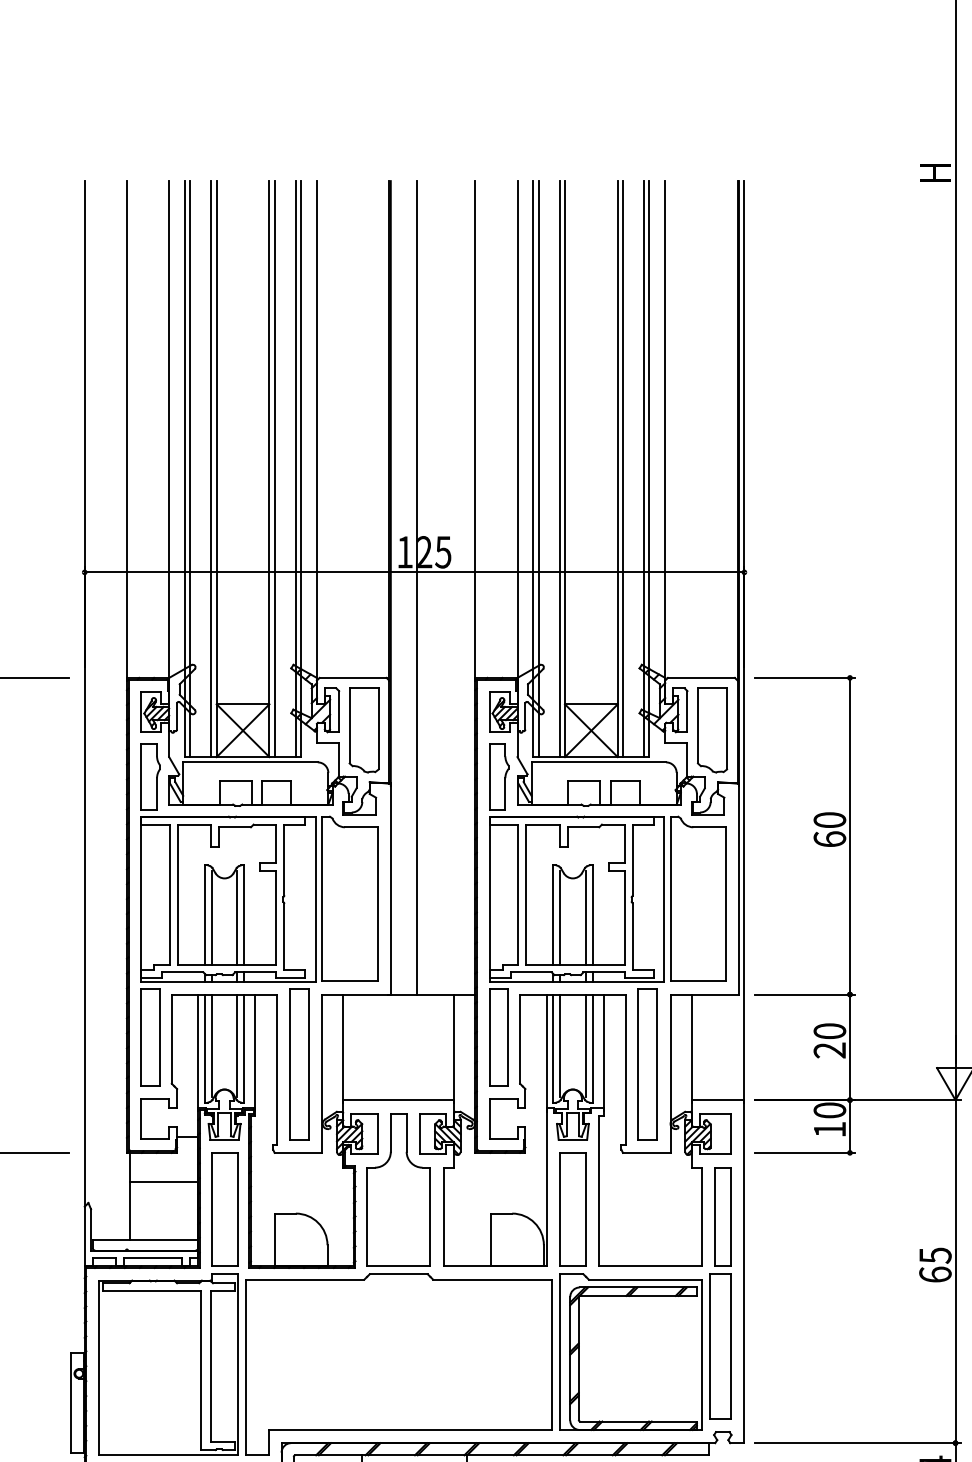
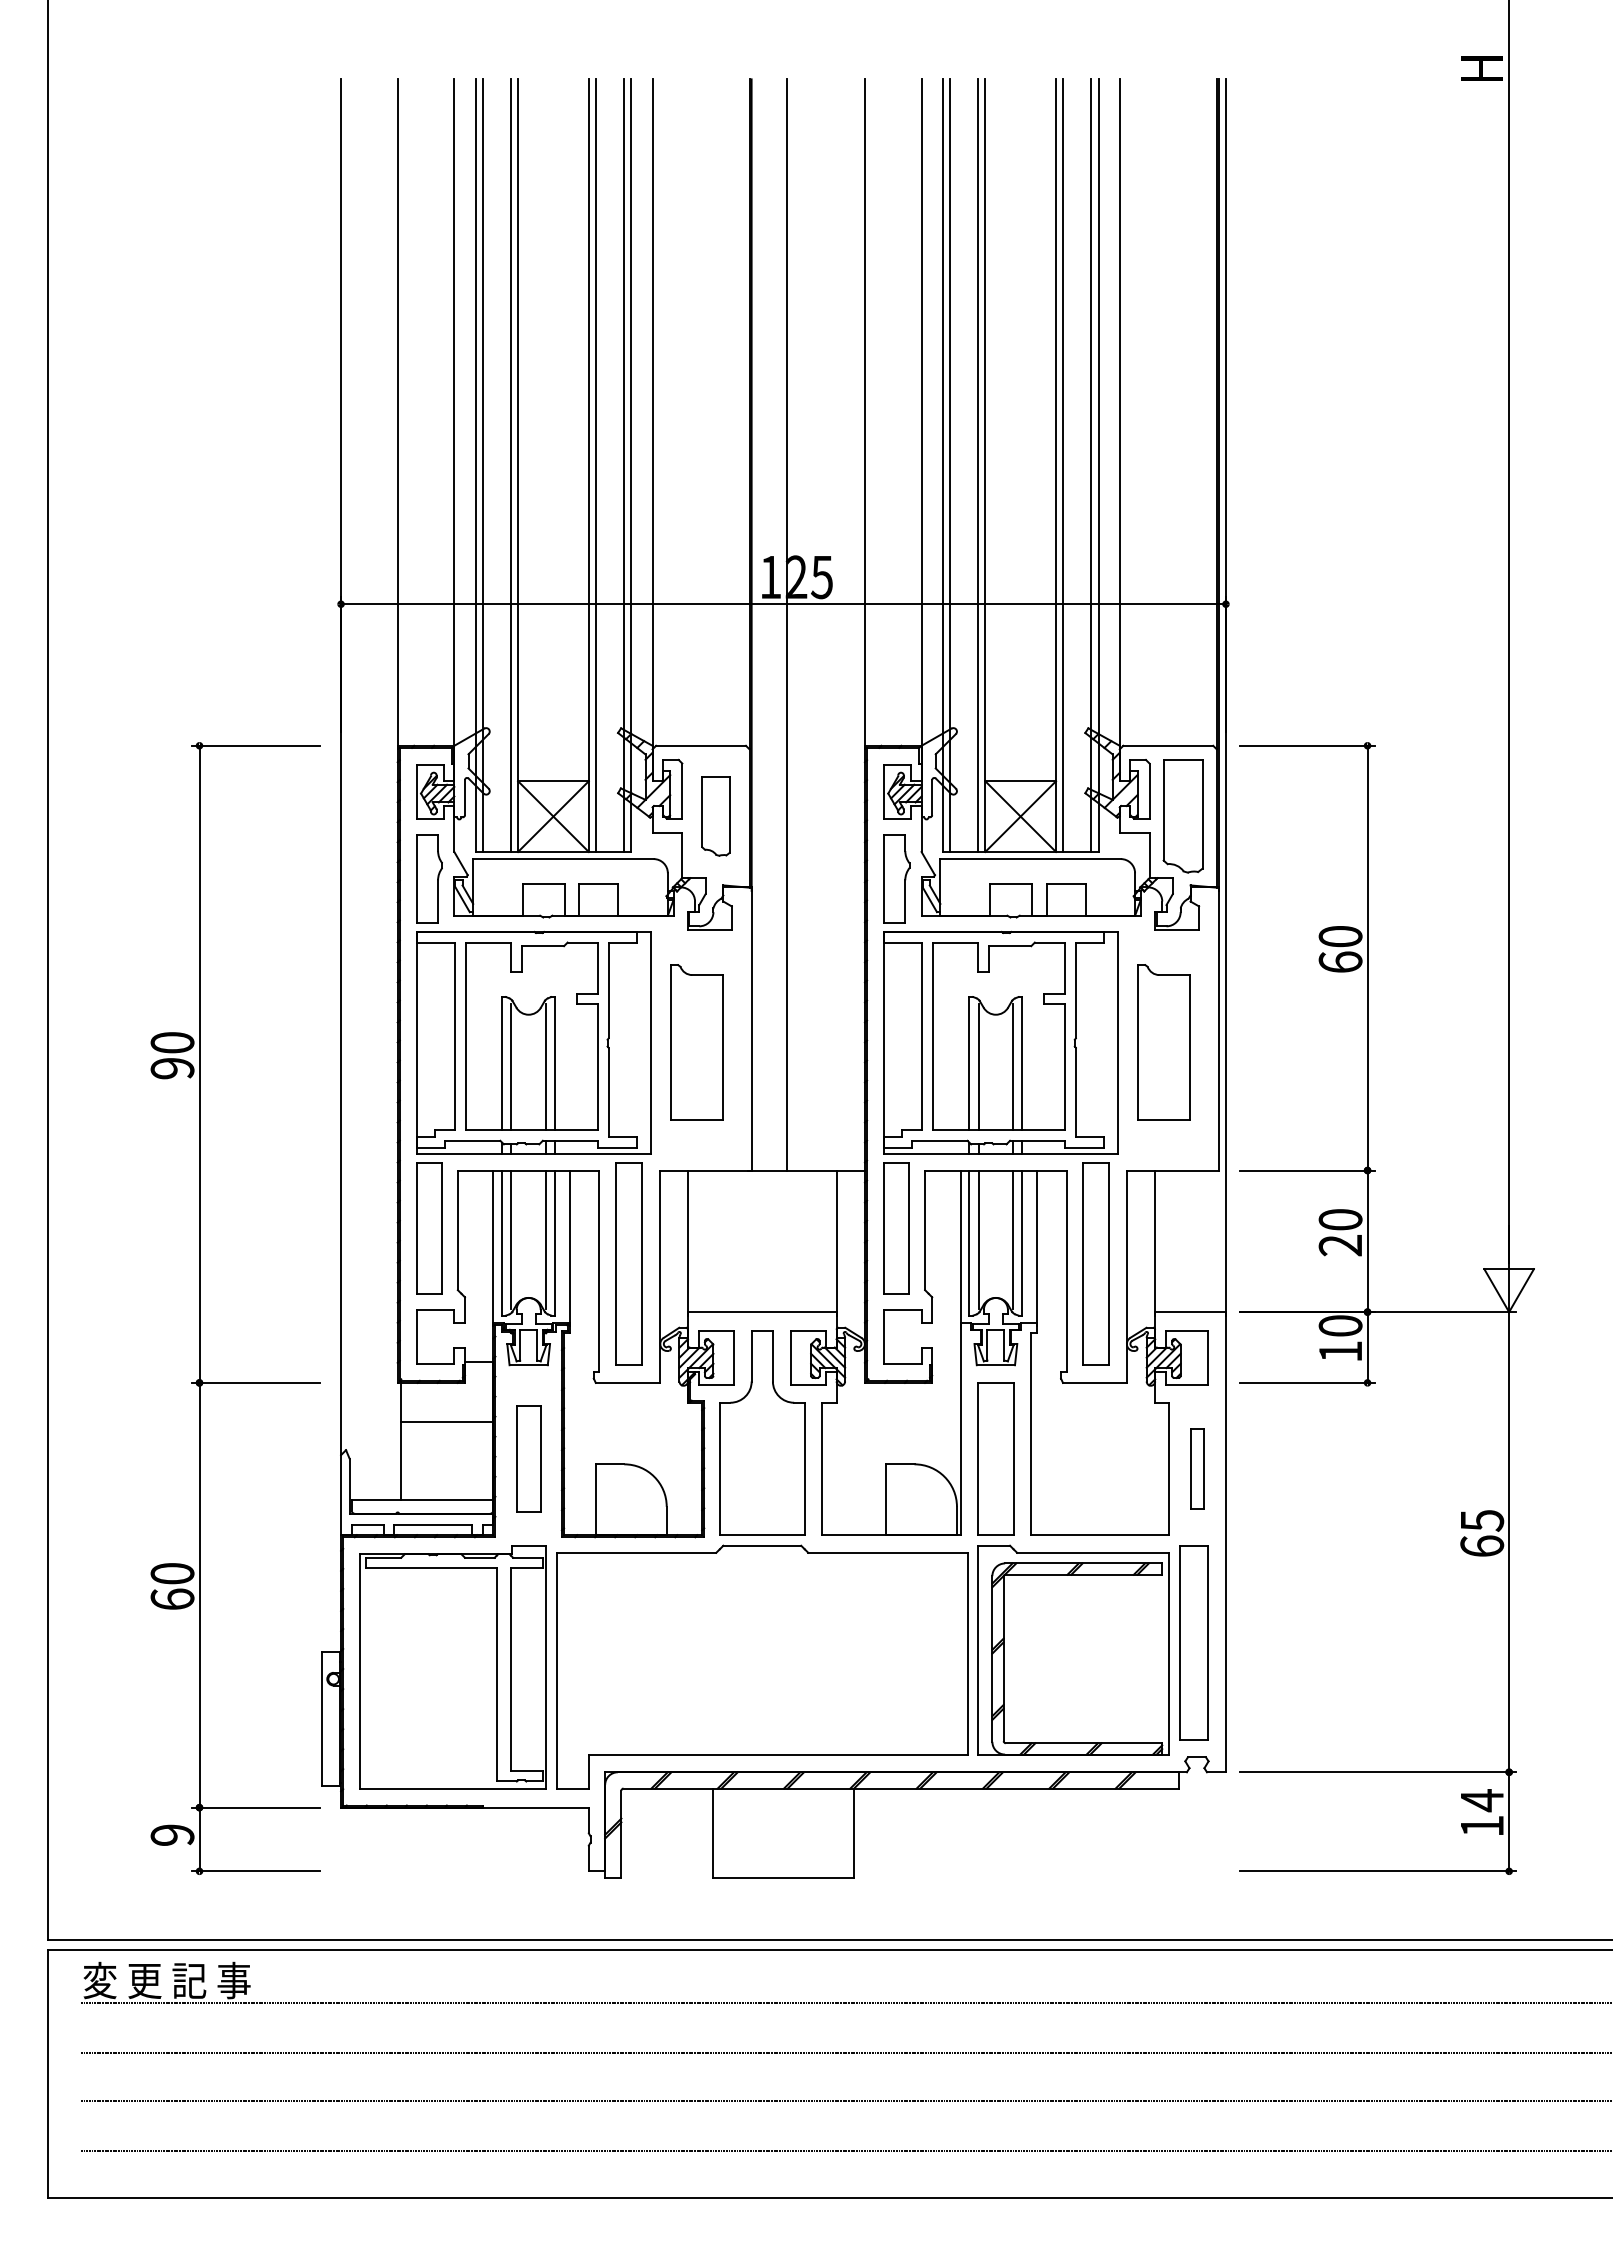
part: (363, 730) -> (715, 816), size x0.7
part: (349, 899) -> (696, 1042), size x0.7
part: (697, 899) -> (1163, 1042), size x0.7
part: (224, 1209) -> (528, 1458), size x0.7
part: (723, 1216) -> (1197, 1468), size x0.6

